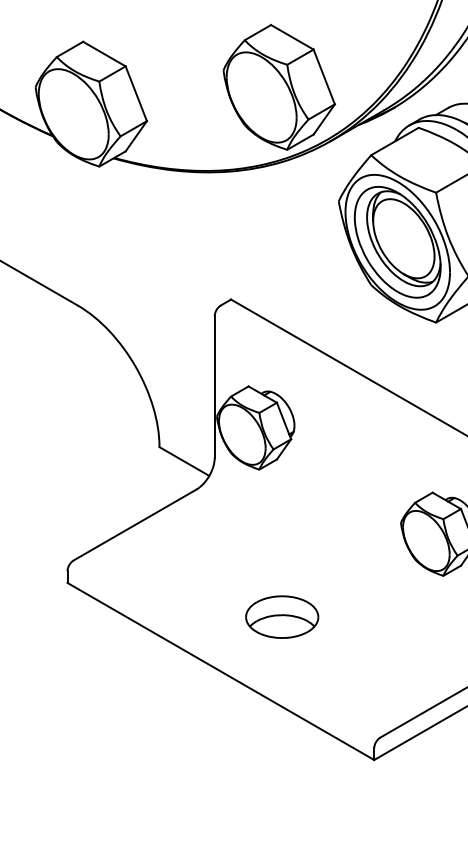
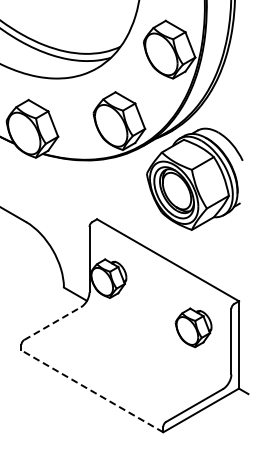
line: (134, 524) -> (52, 323), solid -> dashed
part: (281, 615) -> (120, 365), removed
line: (221, 671) -> (92, 391), solid -> dashed

